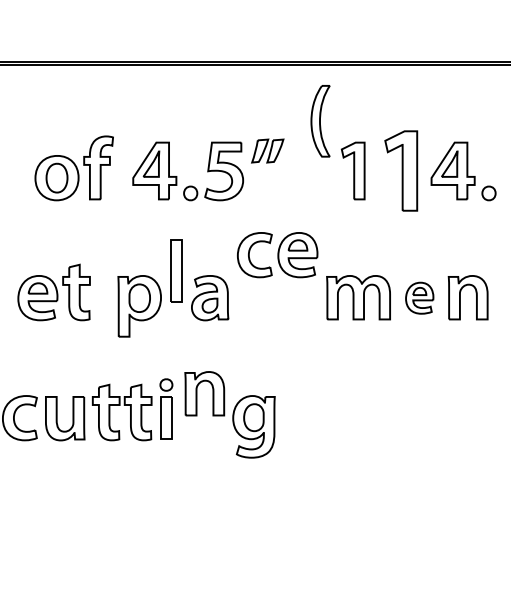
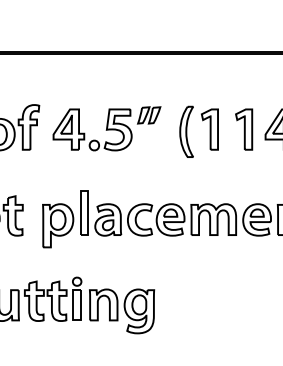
part: (320, 121) -> (186, 132), moved
part: (401, 170) -> (244, 129), size x0.71
part: (277, 255) -> (156, 220), moved
part: (176, 270) -> (84, 212), moved
part: (419, 298) -> (257, 220), size x1.43
part: (197, 393) -> (98, 304), moved

